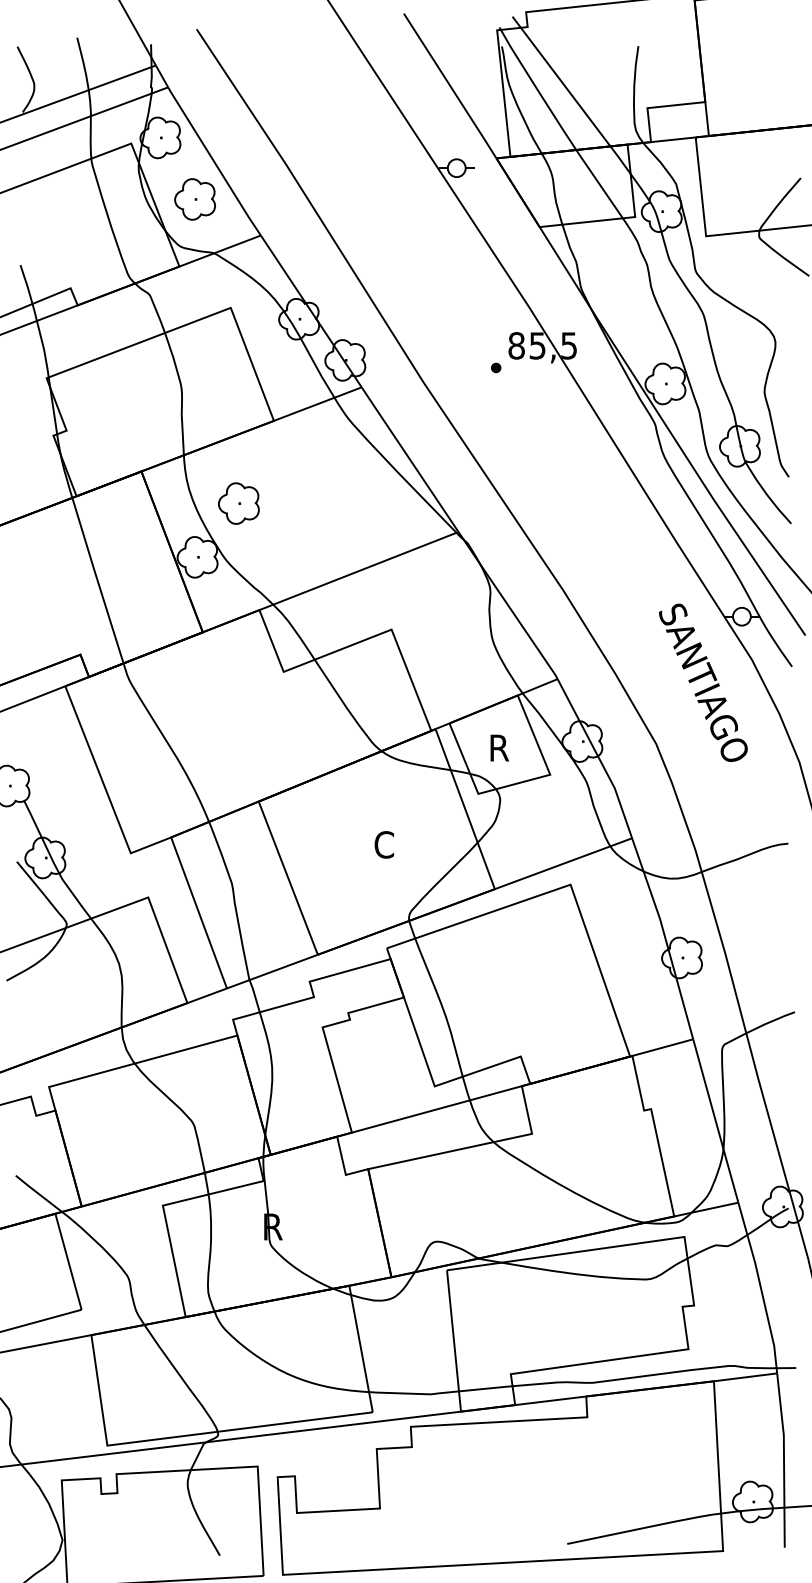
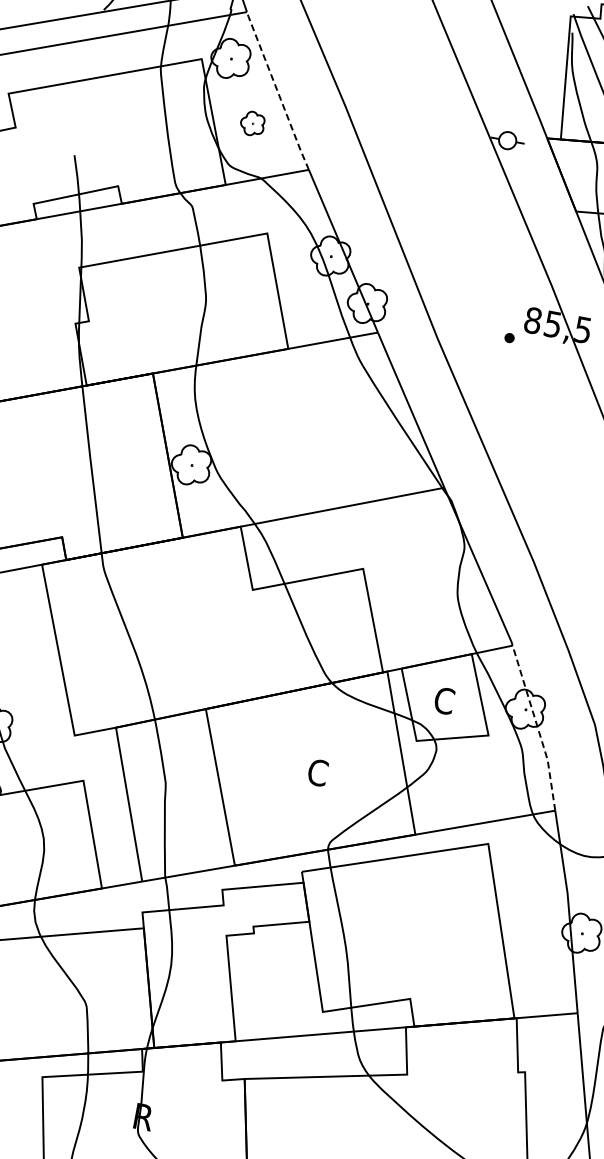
line: (213, 161) -> (276, 90), solid -> dashed
part: (194, 199) -> (252, 123), size x0.6
part: (238, 503) -> (239, 421), removed
text: (499, 747) -> (445, 700), R -> C
line: (598, 757) -> (537, 727), solid -> dashed

